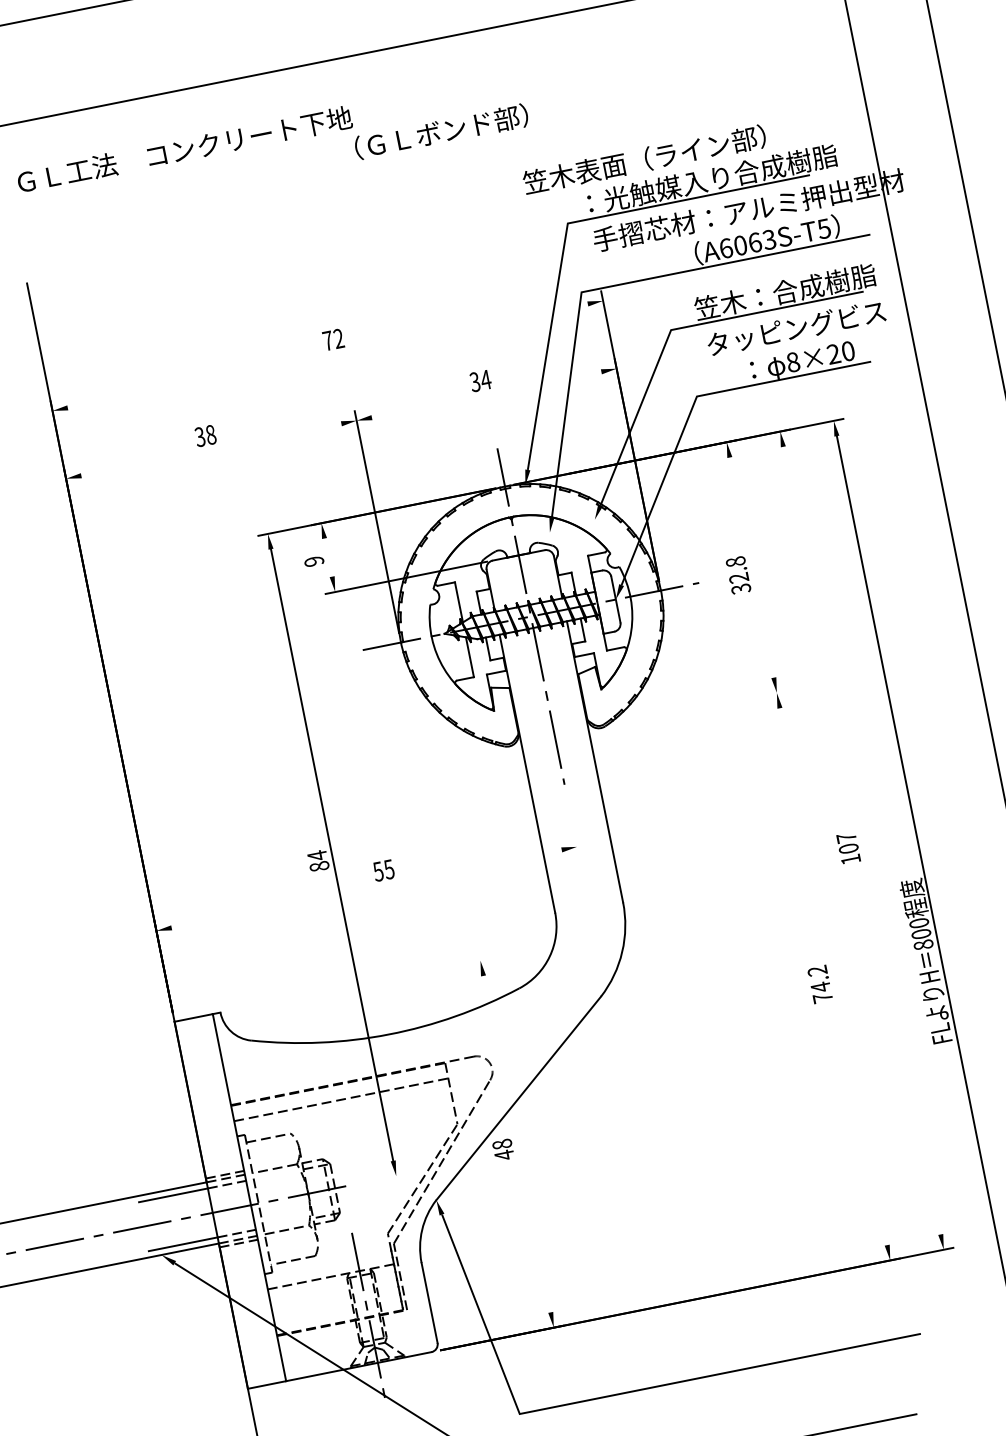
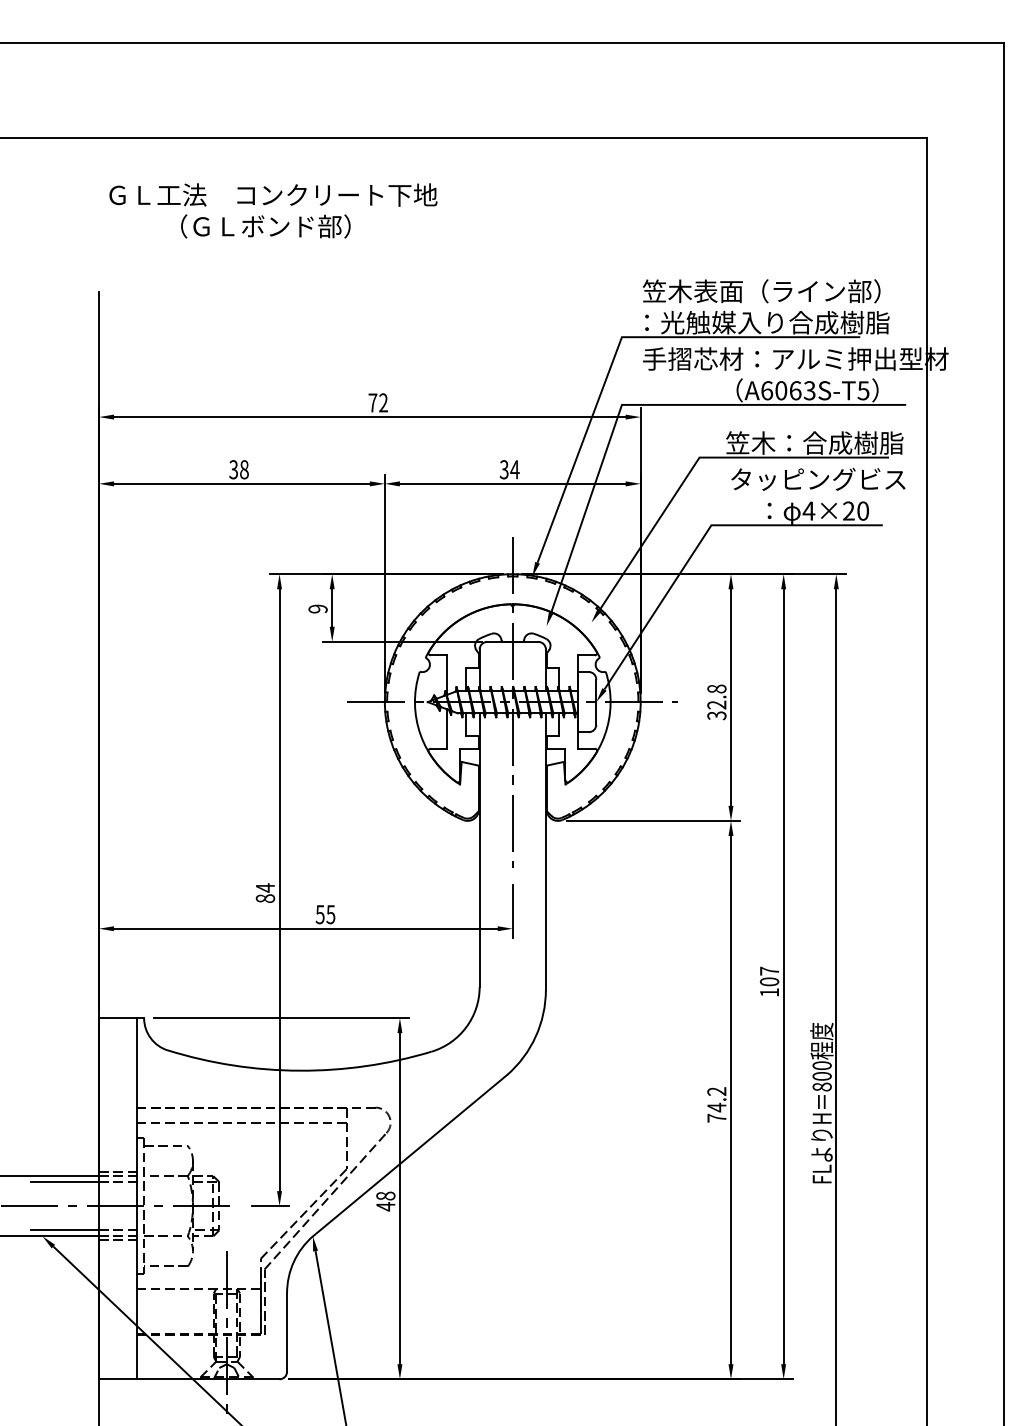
text: (441, 131) -> (265, 226), moved
text: (644, 159) -> (761, 291), moved
line: (327, 356) -> (369, 417), added
text: (792, 361) -> (808, 510), 8×20 -> 4×20
line: (486, 394) -> (512, 483), added
line: (210, 449) -> (241, 483), added
line: (328, 557) -> (332, 607), added
line: (751, 567) -> (730, 697), added
line: (698, 708) -> (653, 820), added
line: (573, 829) -> (512, 911), added
line: (861, 840) -> (783, 976), added
line: (366, 888) -> (305, 928), added
line: (832, 976) -> (730, 1099), added
line: (360, 985) -> (281, 1018), added
line: (516, 1144) -> (399, 1198), added
line: (386, 1178) -> (269, 1206), added

